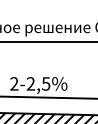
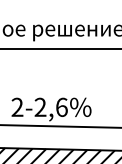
text: (46, 83) -> (62, 106), 2-2,5% -> 2-2,6%

